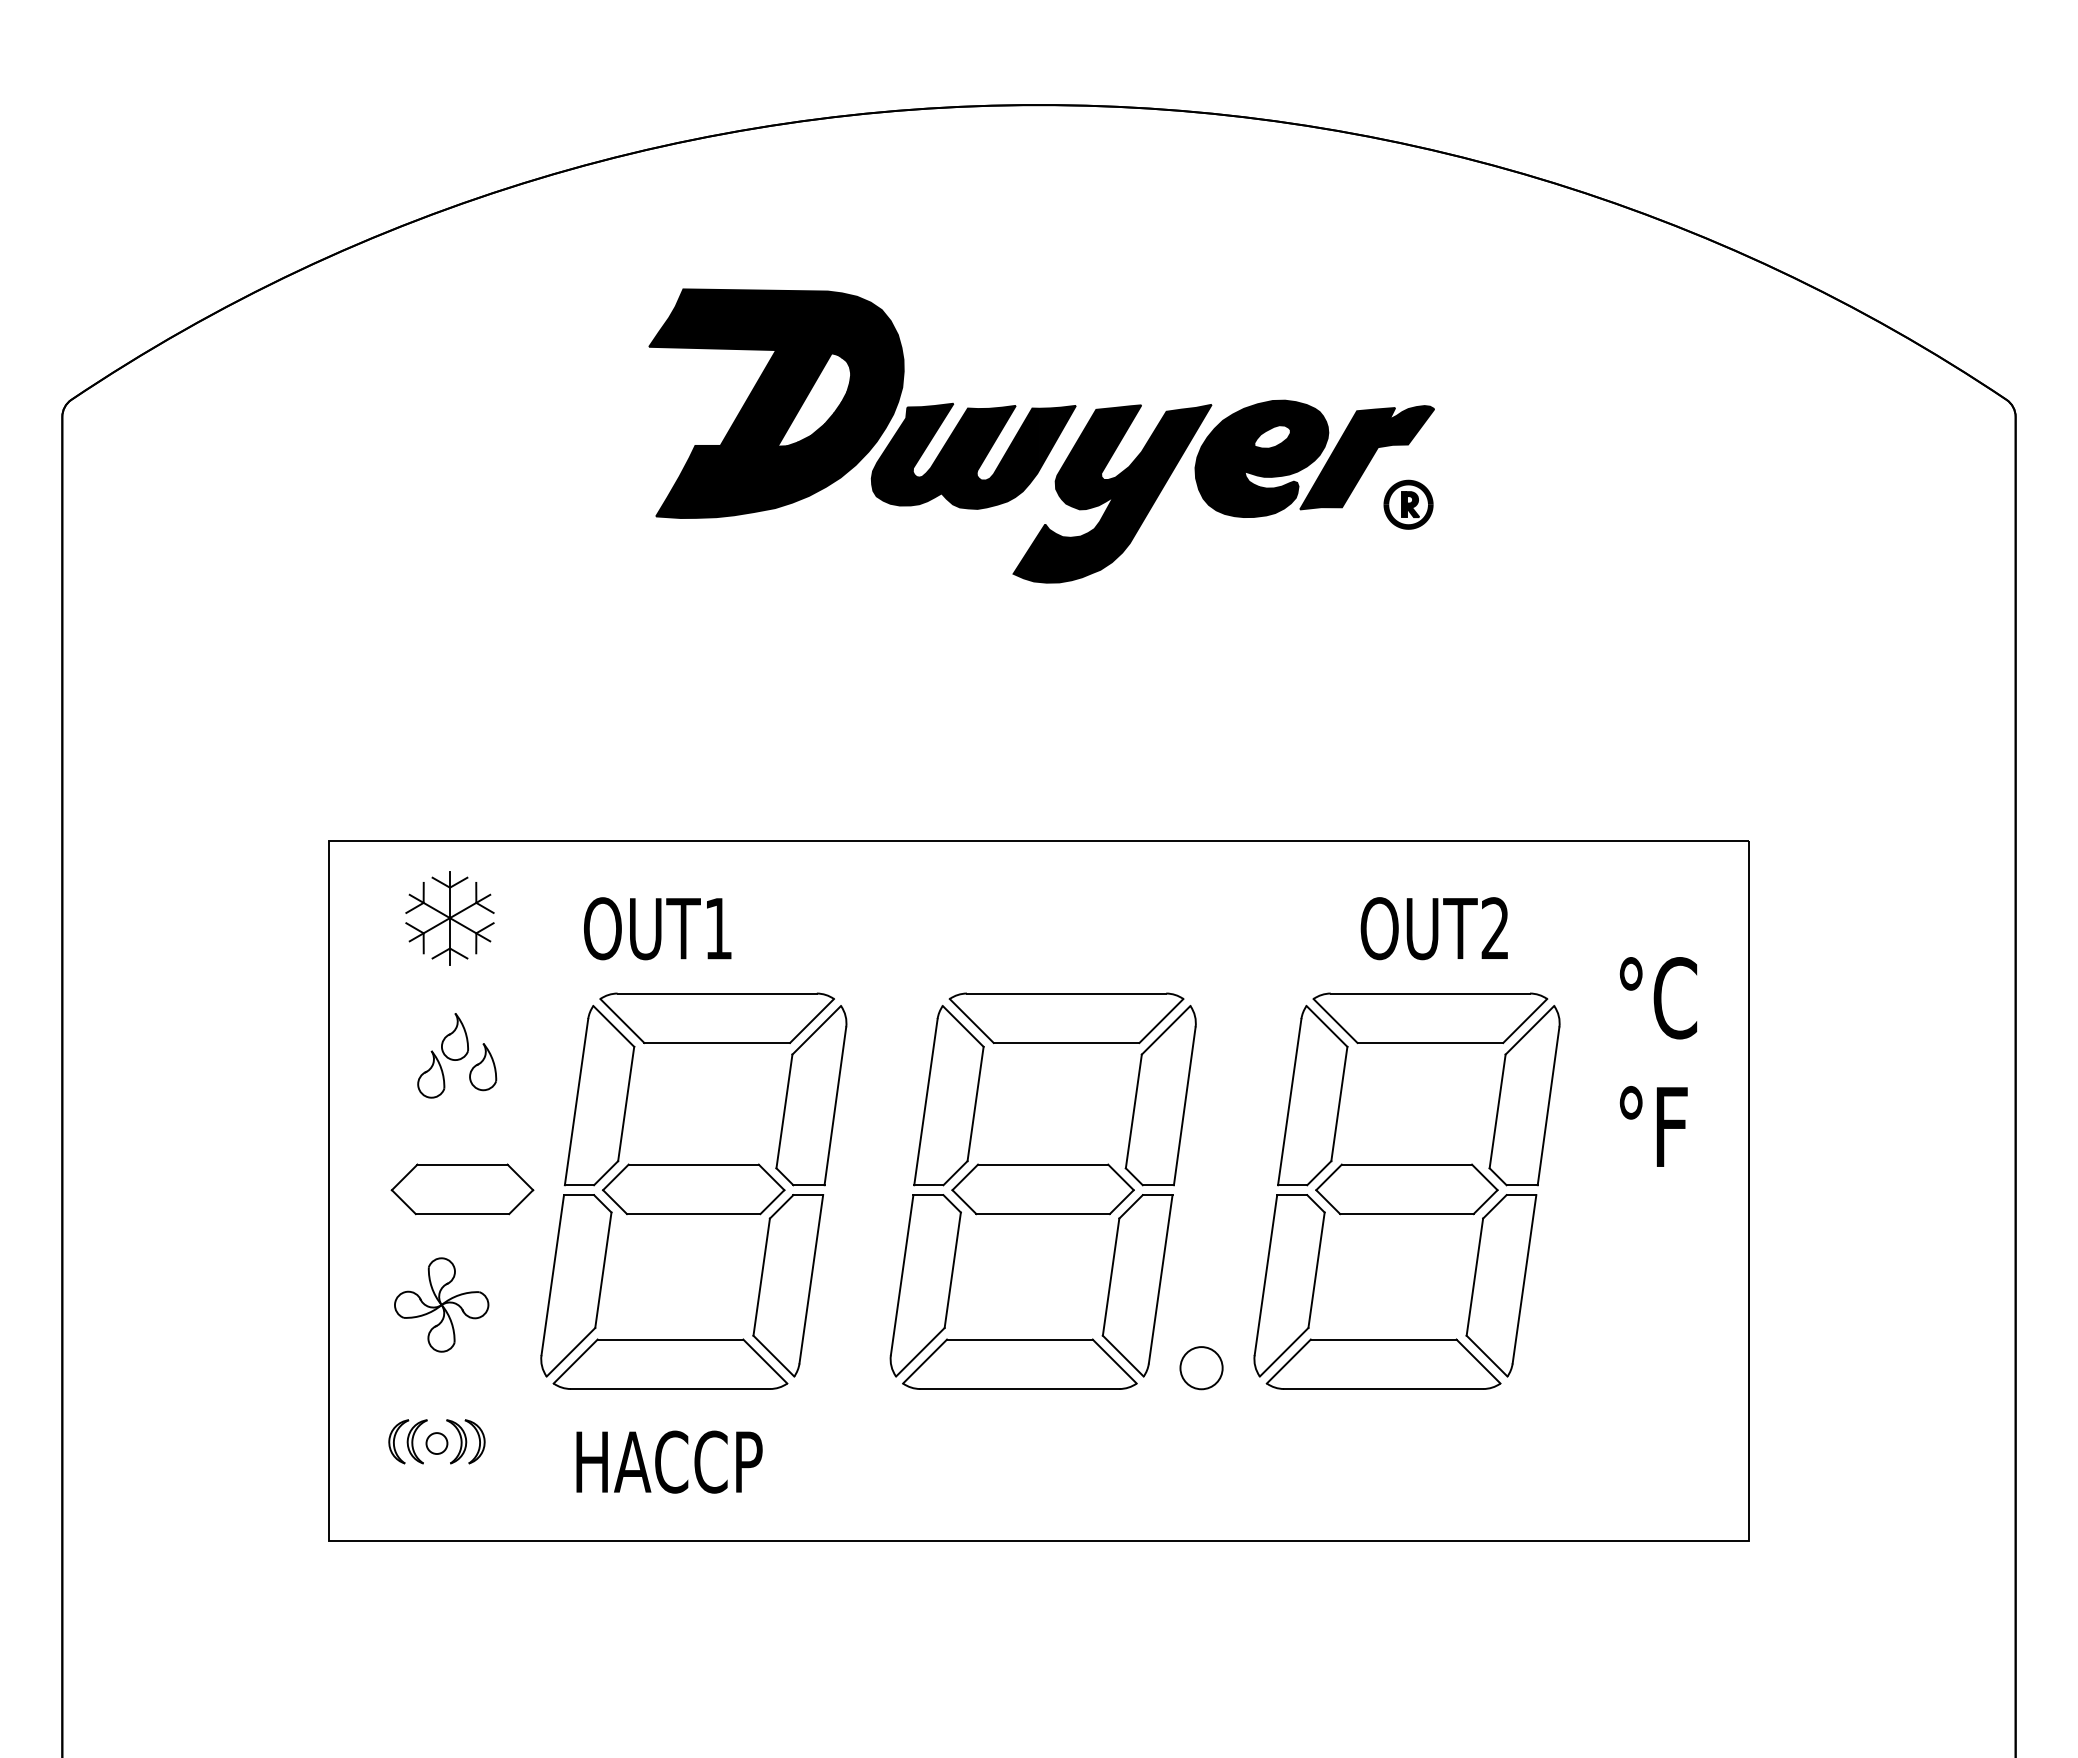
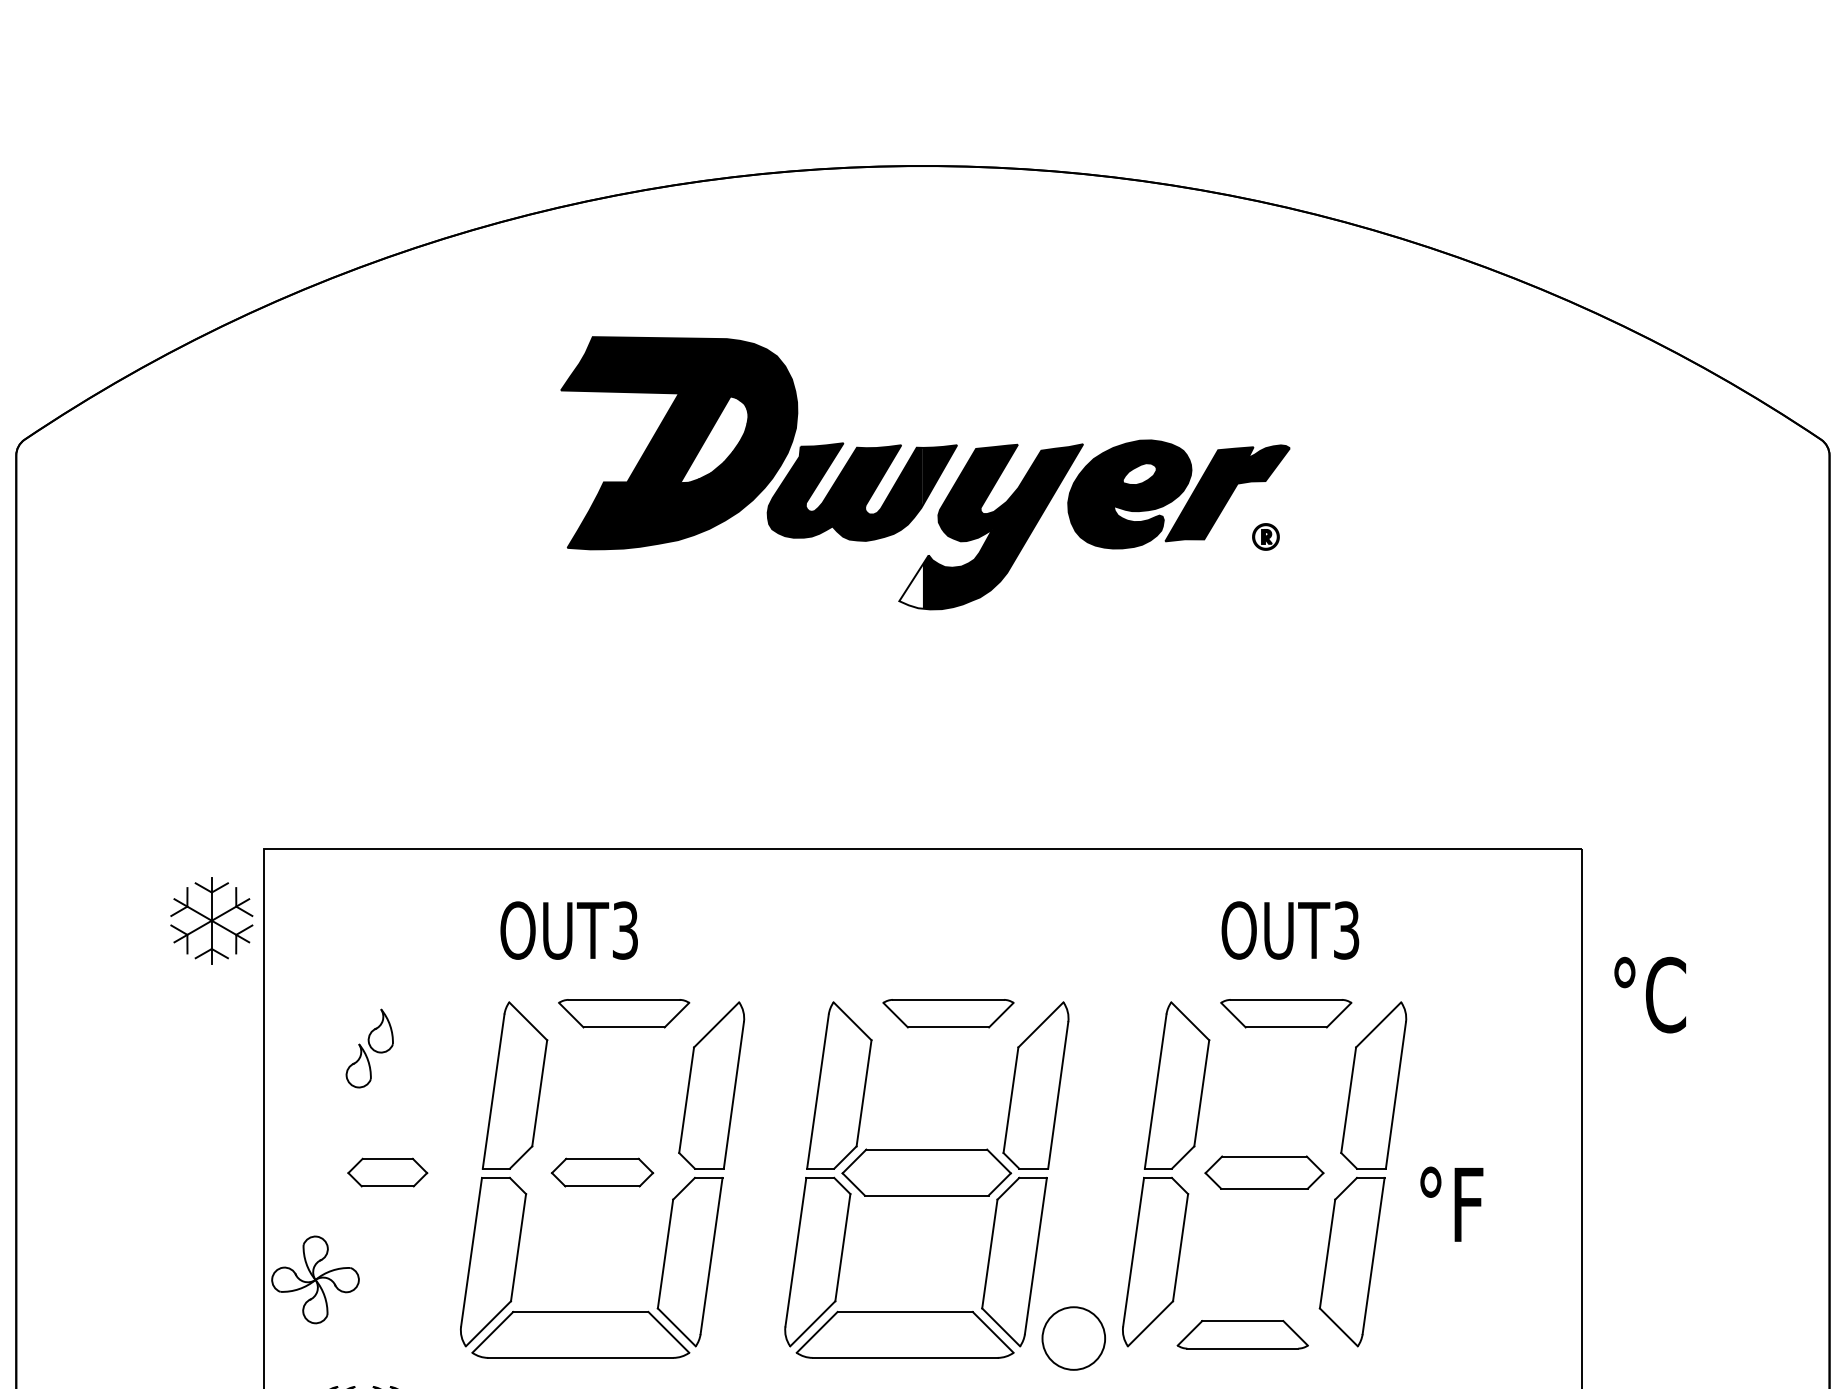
part: (1408, 504) -> (1265, 536), size x0.6
fill: (1025, 557) -> (910, 586), removed
part: (449, 918) -> (211, 921), moved
text: (718, 928) -> (625, 930), OUT1 -> OUT3
text: (1494, 928) -> (1345, 930), OUT2 -> OUT3
text: (1658, 998) -> (1650, 995), moved
part: (716, 1017) -> (623, 1013), size x0.6
part: (1066, 1017) -> (948, 1013), size x0.6
part: (1430, 1017) -> (1286, 1013), size x0.6
part: (483, 1067) -> (407, 1059), removed
text: (1653, 1126) -> (1451, 1204), moved
part: (462, 1189) -> (387, 1172), size x0.6
part: (693, 1189) -> (602, 1172), size x0.6
part: (1406, 1189) -> (1264, 1172), size x0.7
part: (441, 1304) -> (315, 1279), moved
part: (1383, 1363) -> (1242, 1334), size x0.6
circle: (1201, 1368) -> (1073, 1338), size x1.6

